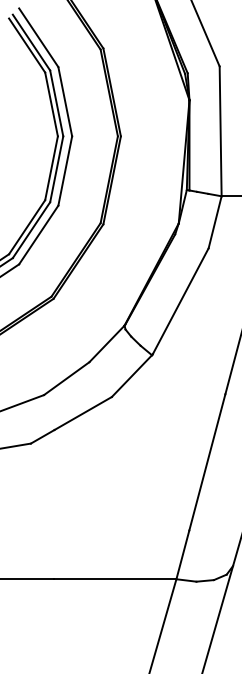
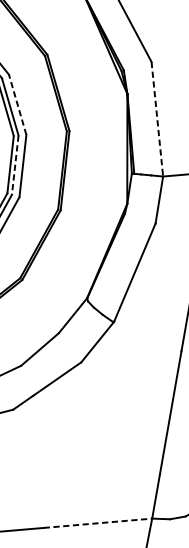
line: (65, 101) -> (17, 104), solid -> dashed
line: (220, 131) -> (157, 119), solid -> dashed
line: (56, 169) -> (15, 165), solid -> dashed
line: (115, 579) -> (98, 523), solid -> dashed

